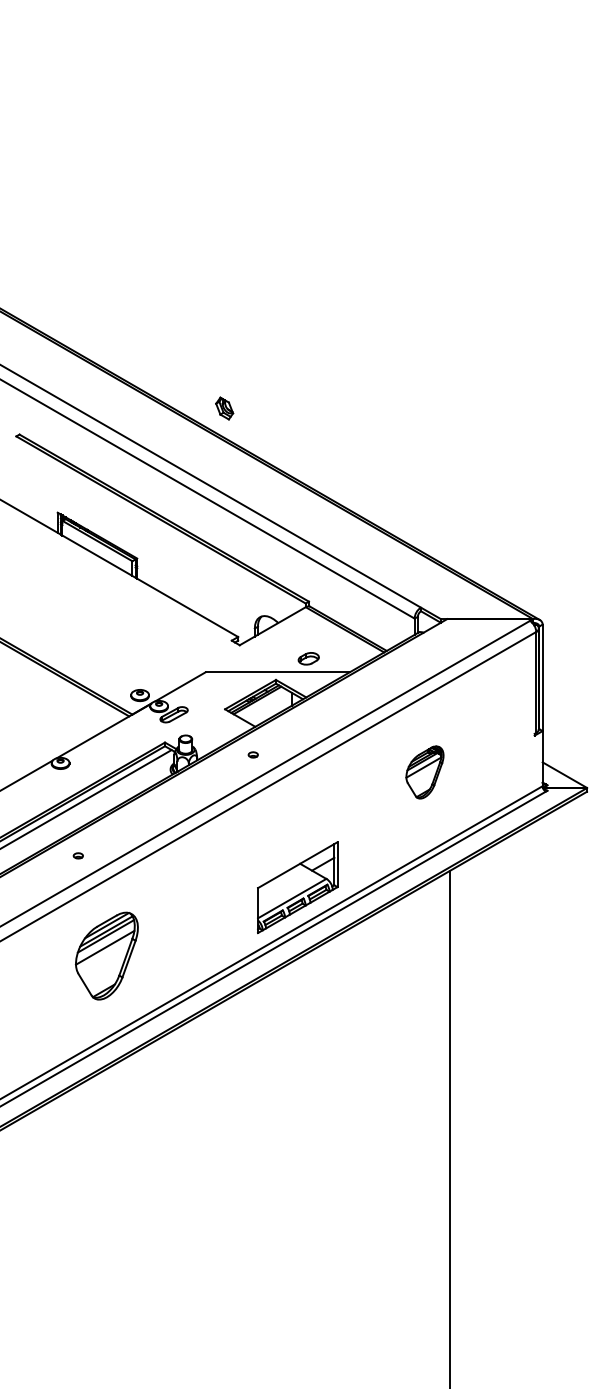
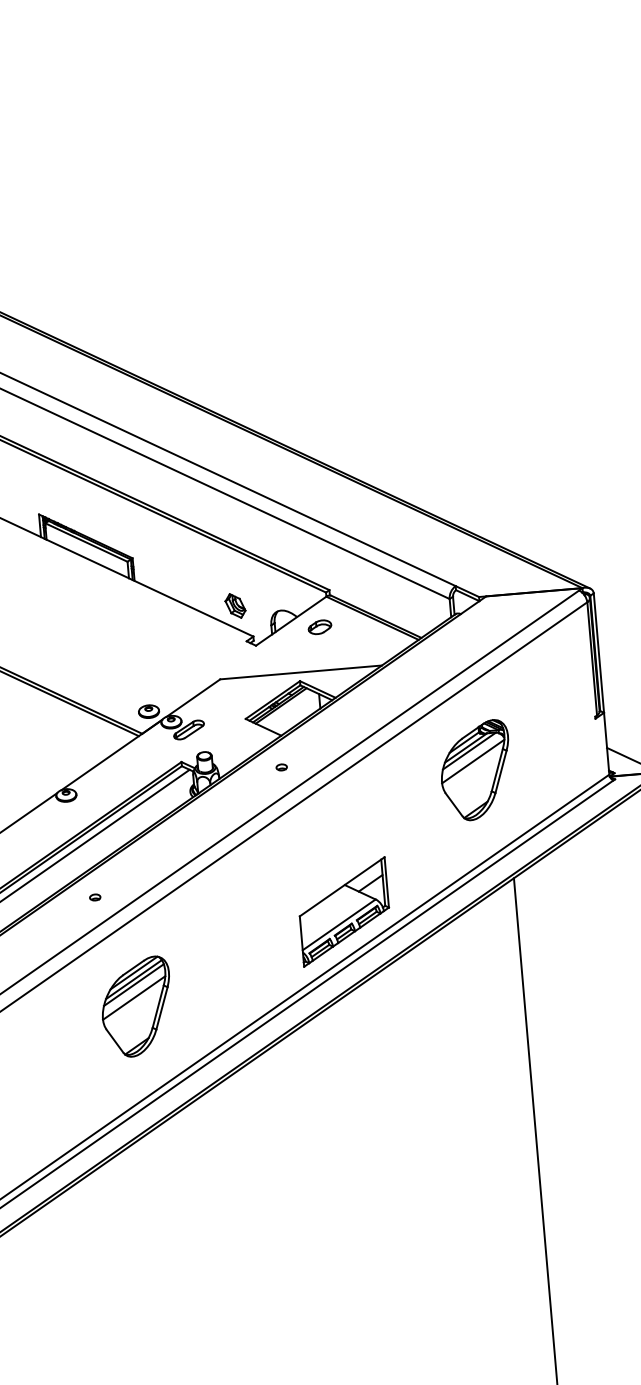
part: (224, 408) -> (235, 605), moved
part: (308, 658) -> (319, 626), moved
part: (424, 772) -> (475, 770), size x1.67

